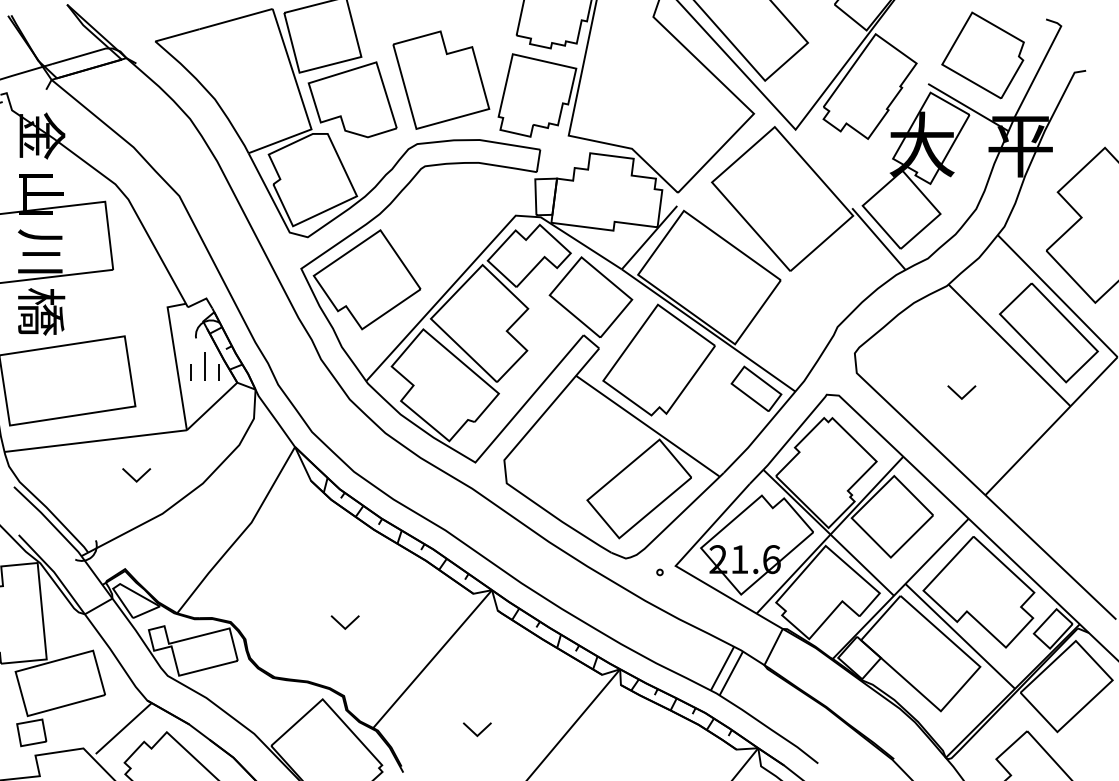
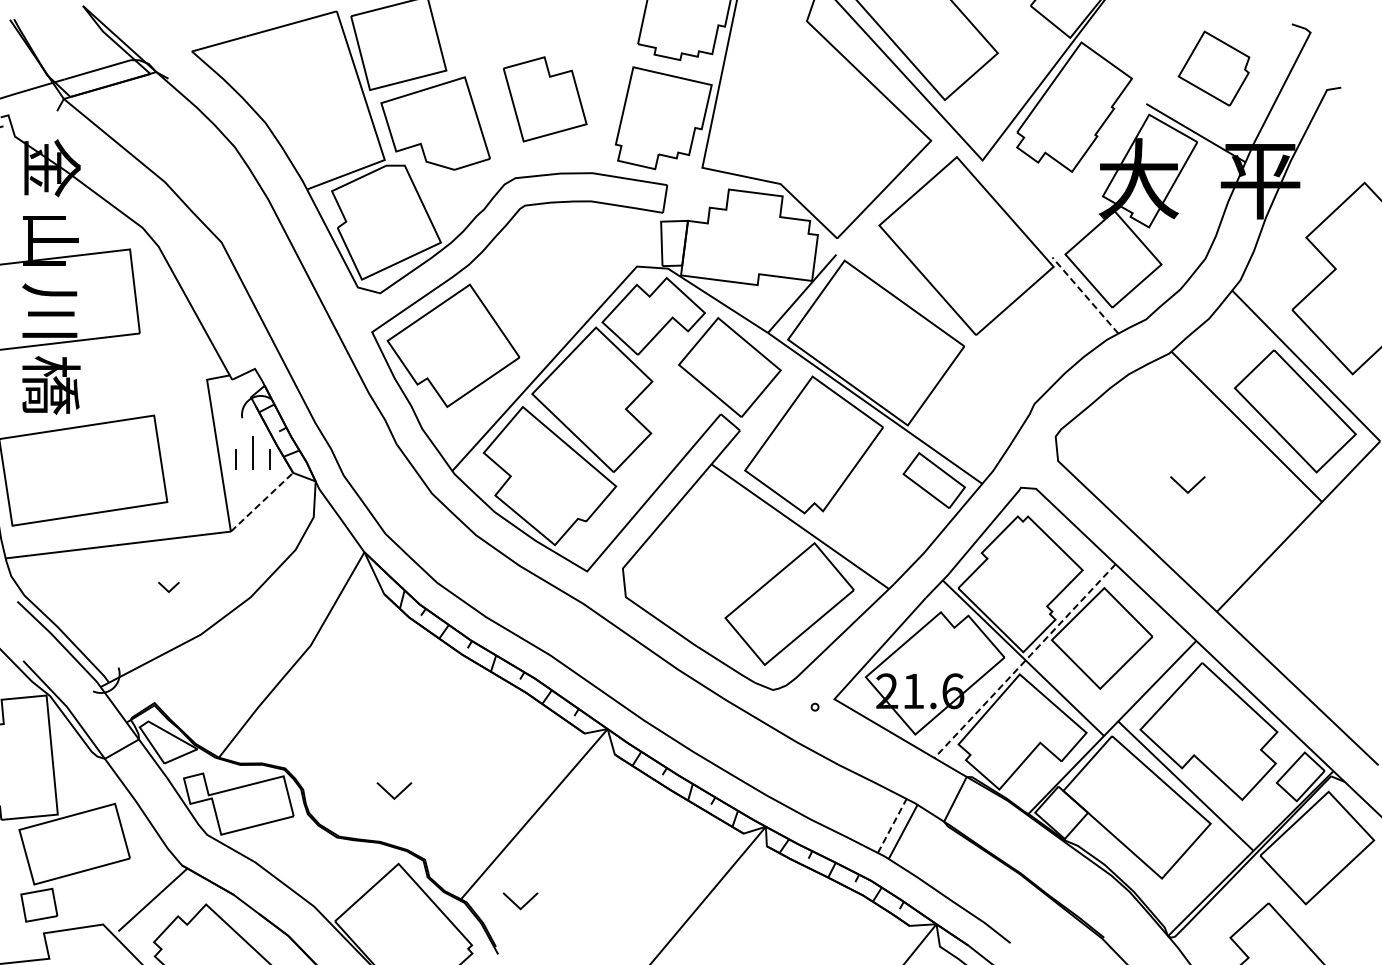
part: (982, 55) -> (1213, 68), size x0.7
part: (441, 80) -> (545, 99), size x0.7
line: (878, 239) -> (1085, 295), solid -> dashed
line: (212, 406) -> (262, 502), solid -> dashed
part: (136, 475) -> (168, 587), size x0.6
line: (829, 535) -> (1024, 661), solid -> dashed
part: (345, 622) -> (394, 790), moved
line: (722, 668) -> (892, 825), solid -> dashed
part: (477, 729) -> (520, 901), moved

